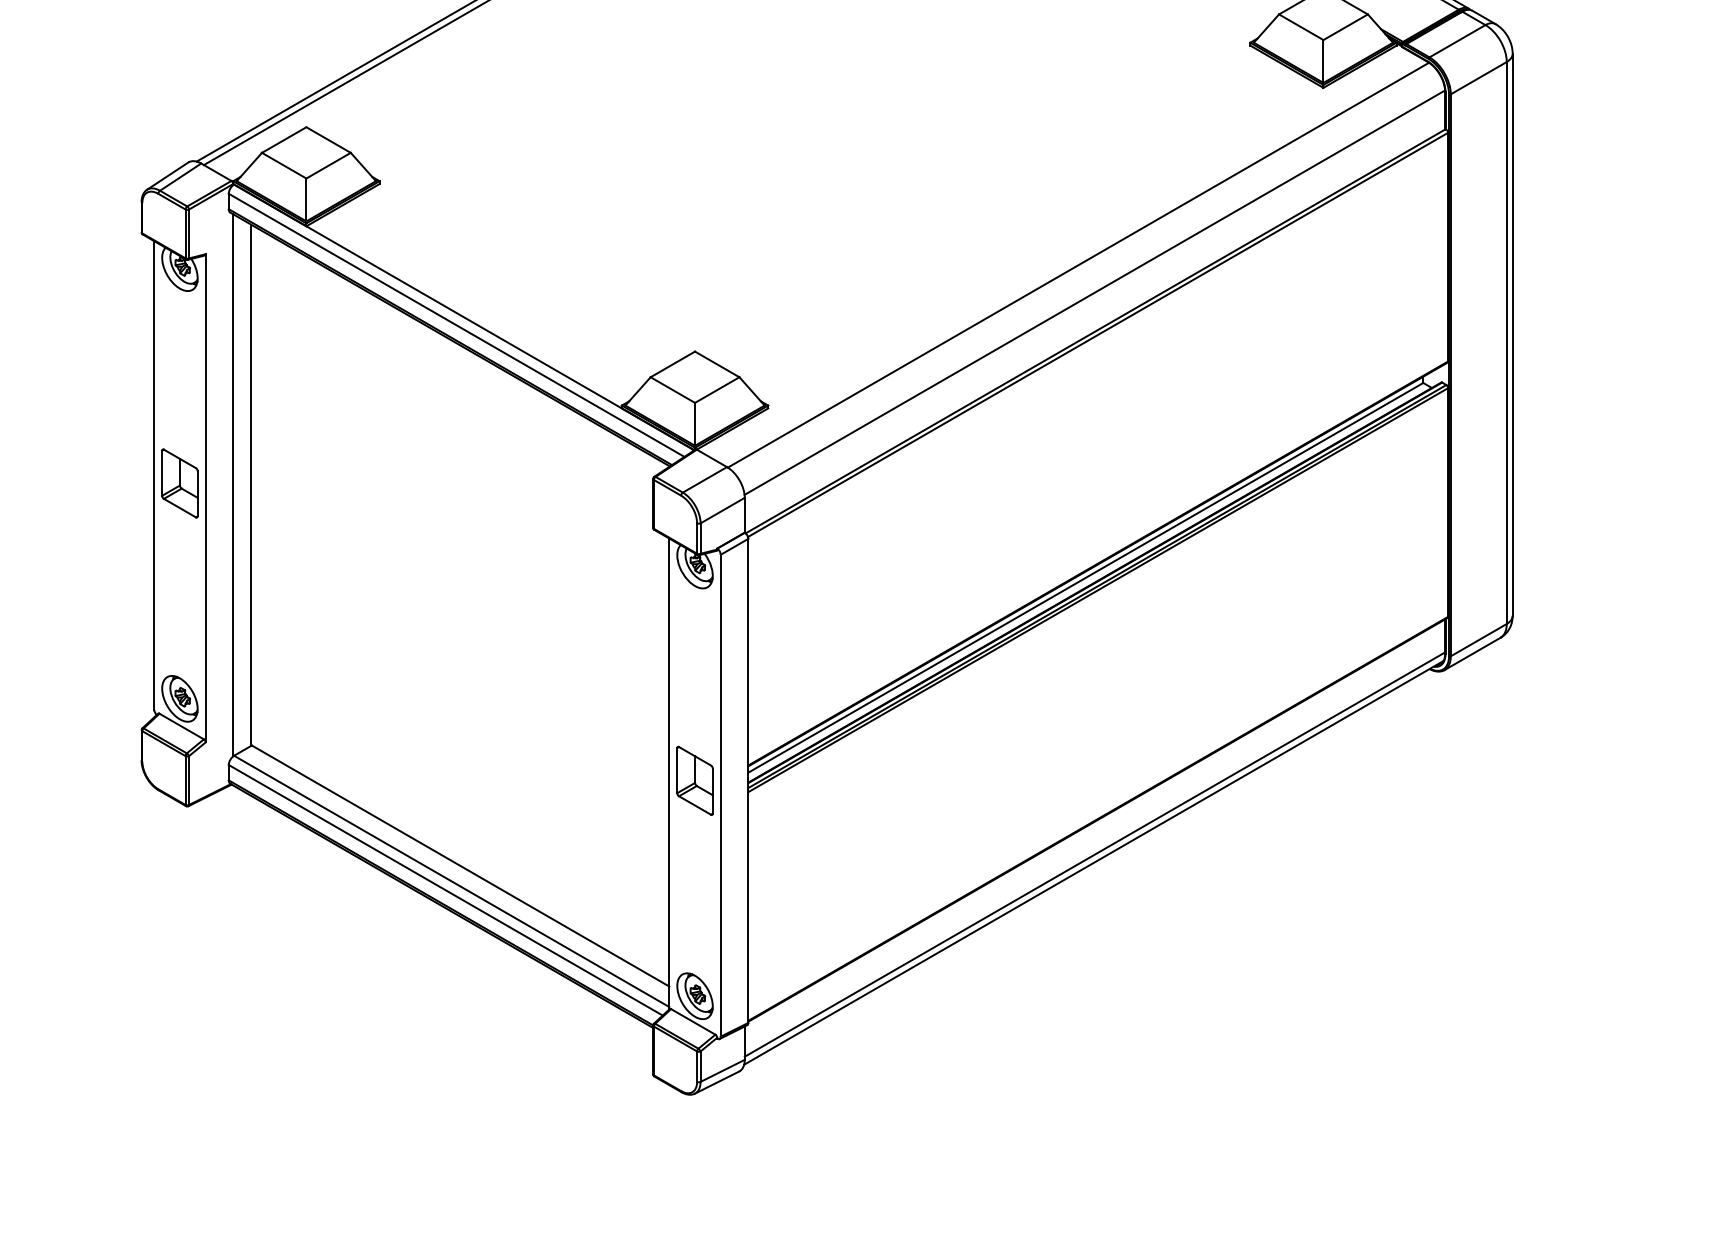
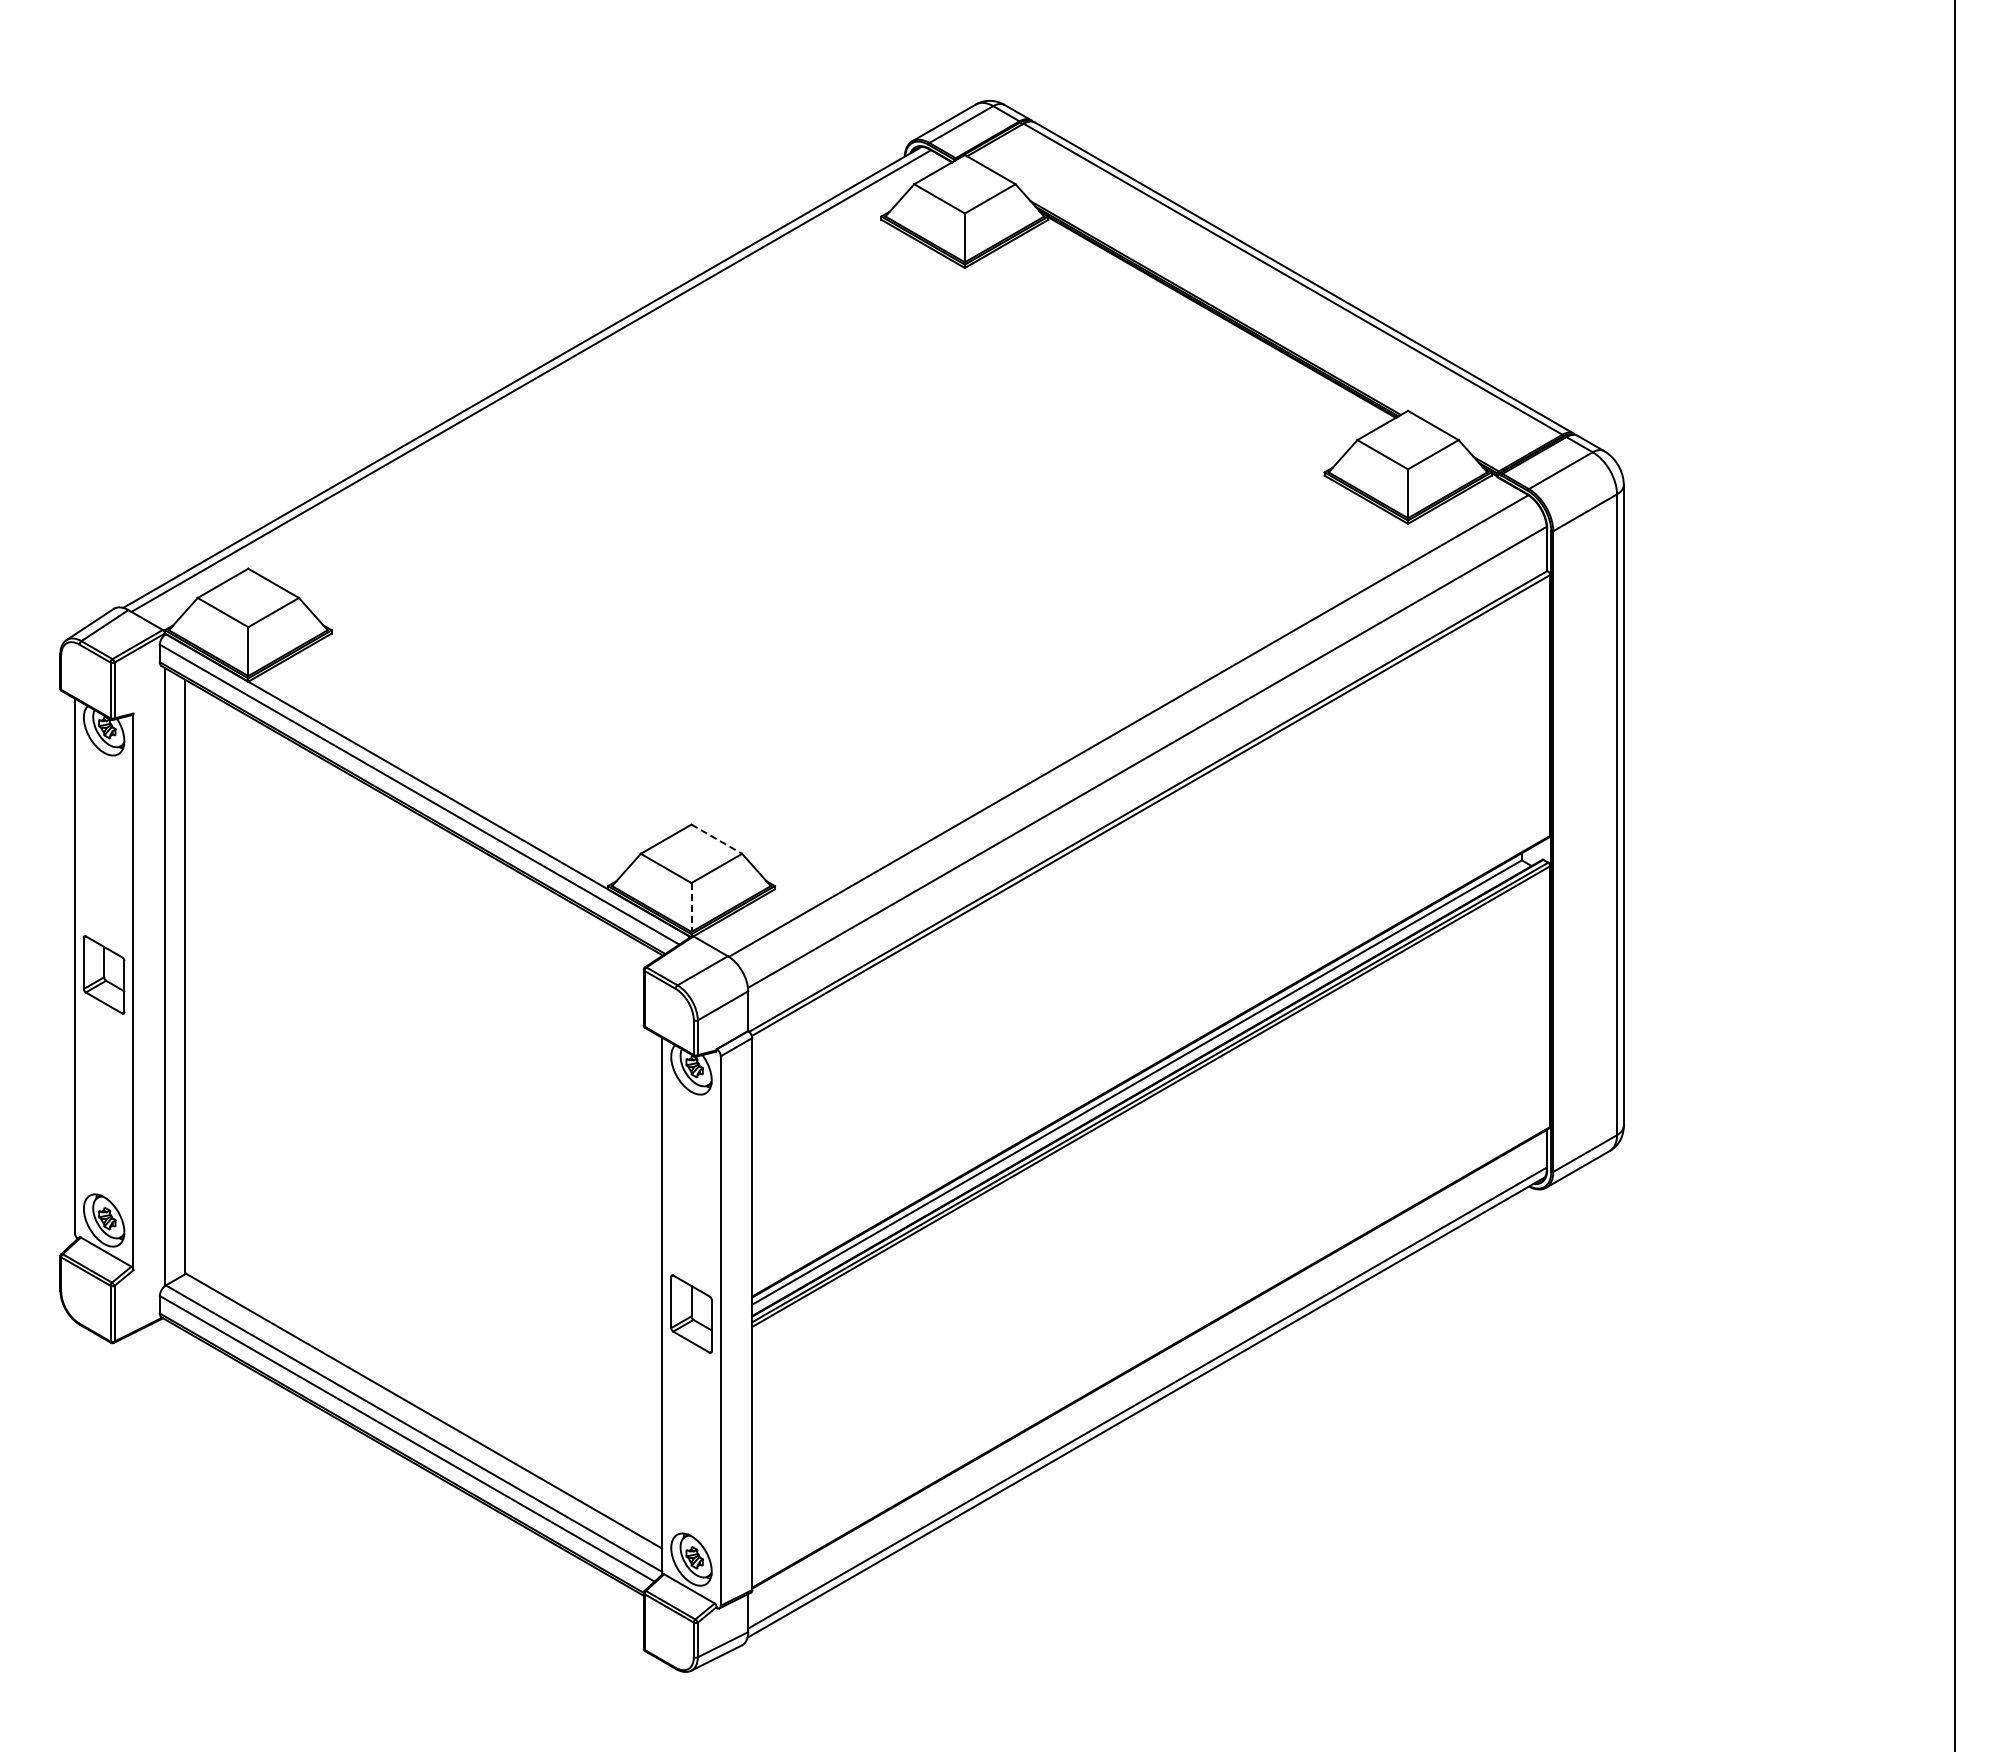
line: (717, 364) -> (717, 839), solid -> dashed
line: (695, 425) -> (691, 908), solid -> dashed

